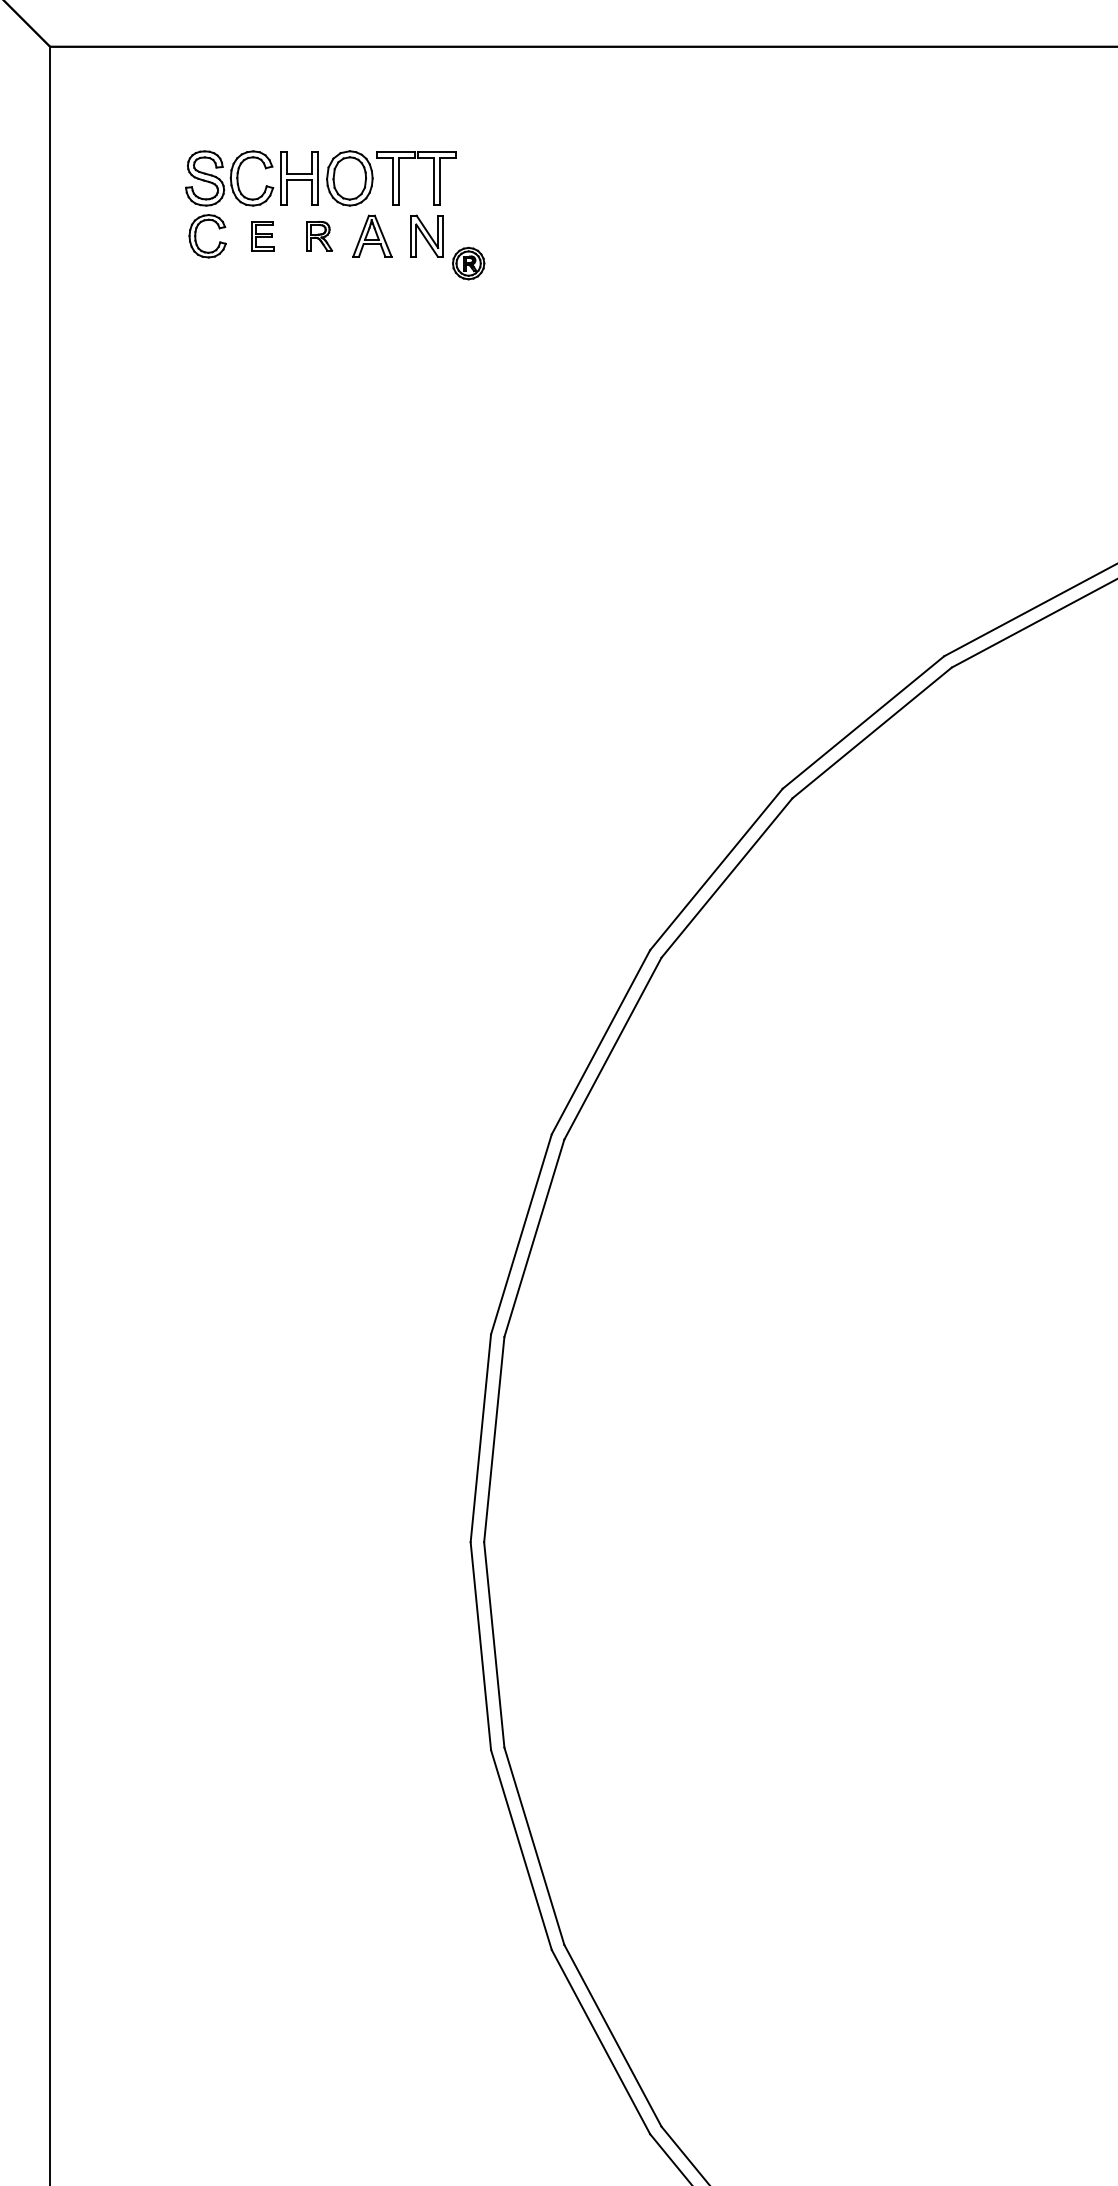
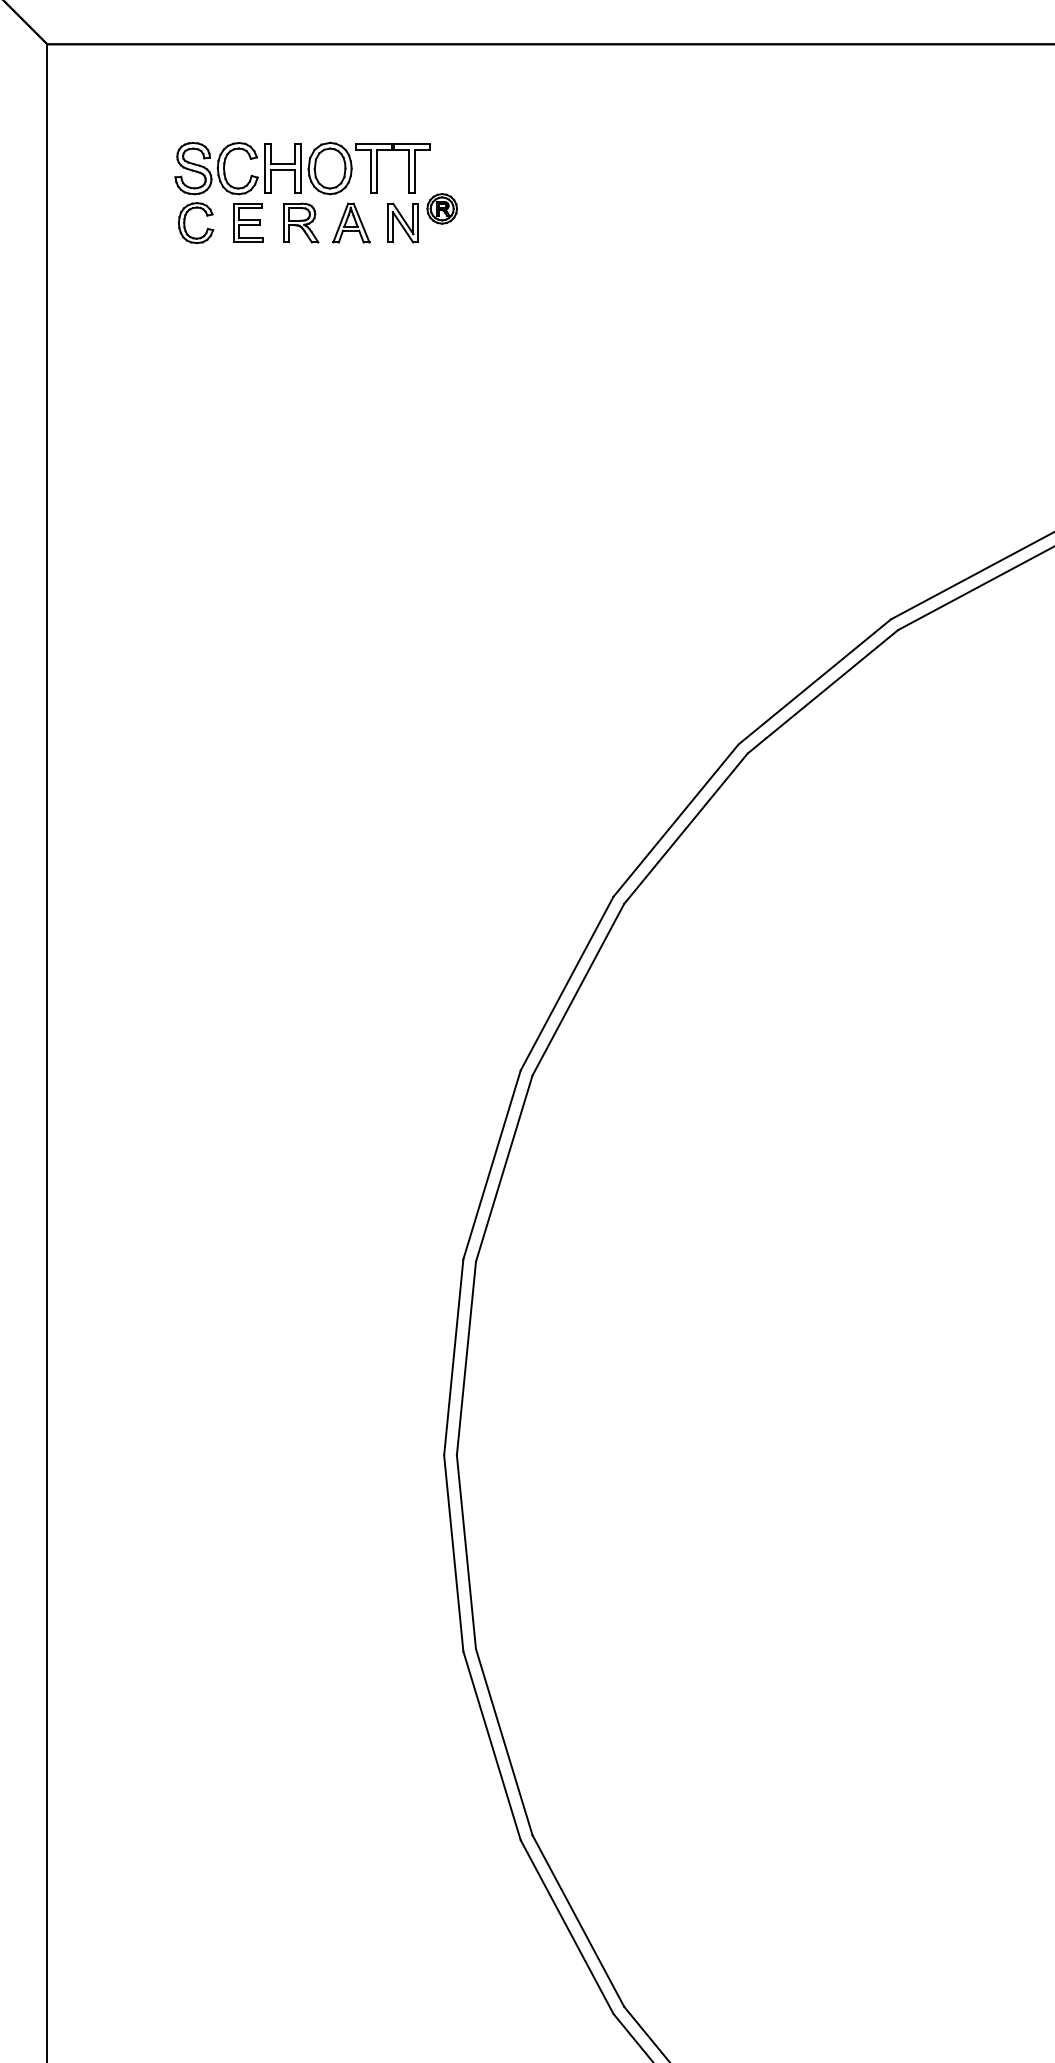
part: (263, 235) -> (248, 222), size x1.43
part: (319, 235) -> (301, 222), size x1.43
part: (467, 263) -> (441, 208), moved

